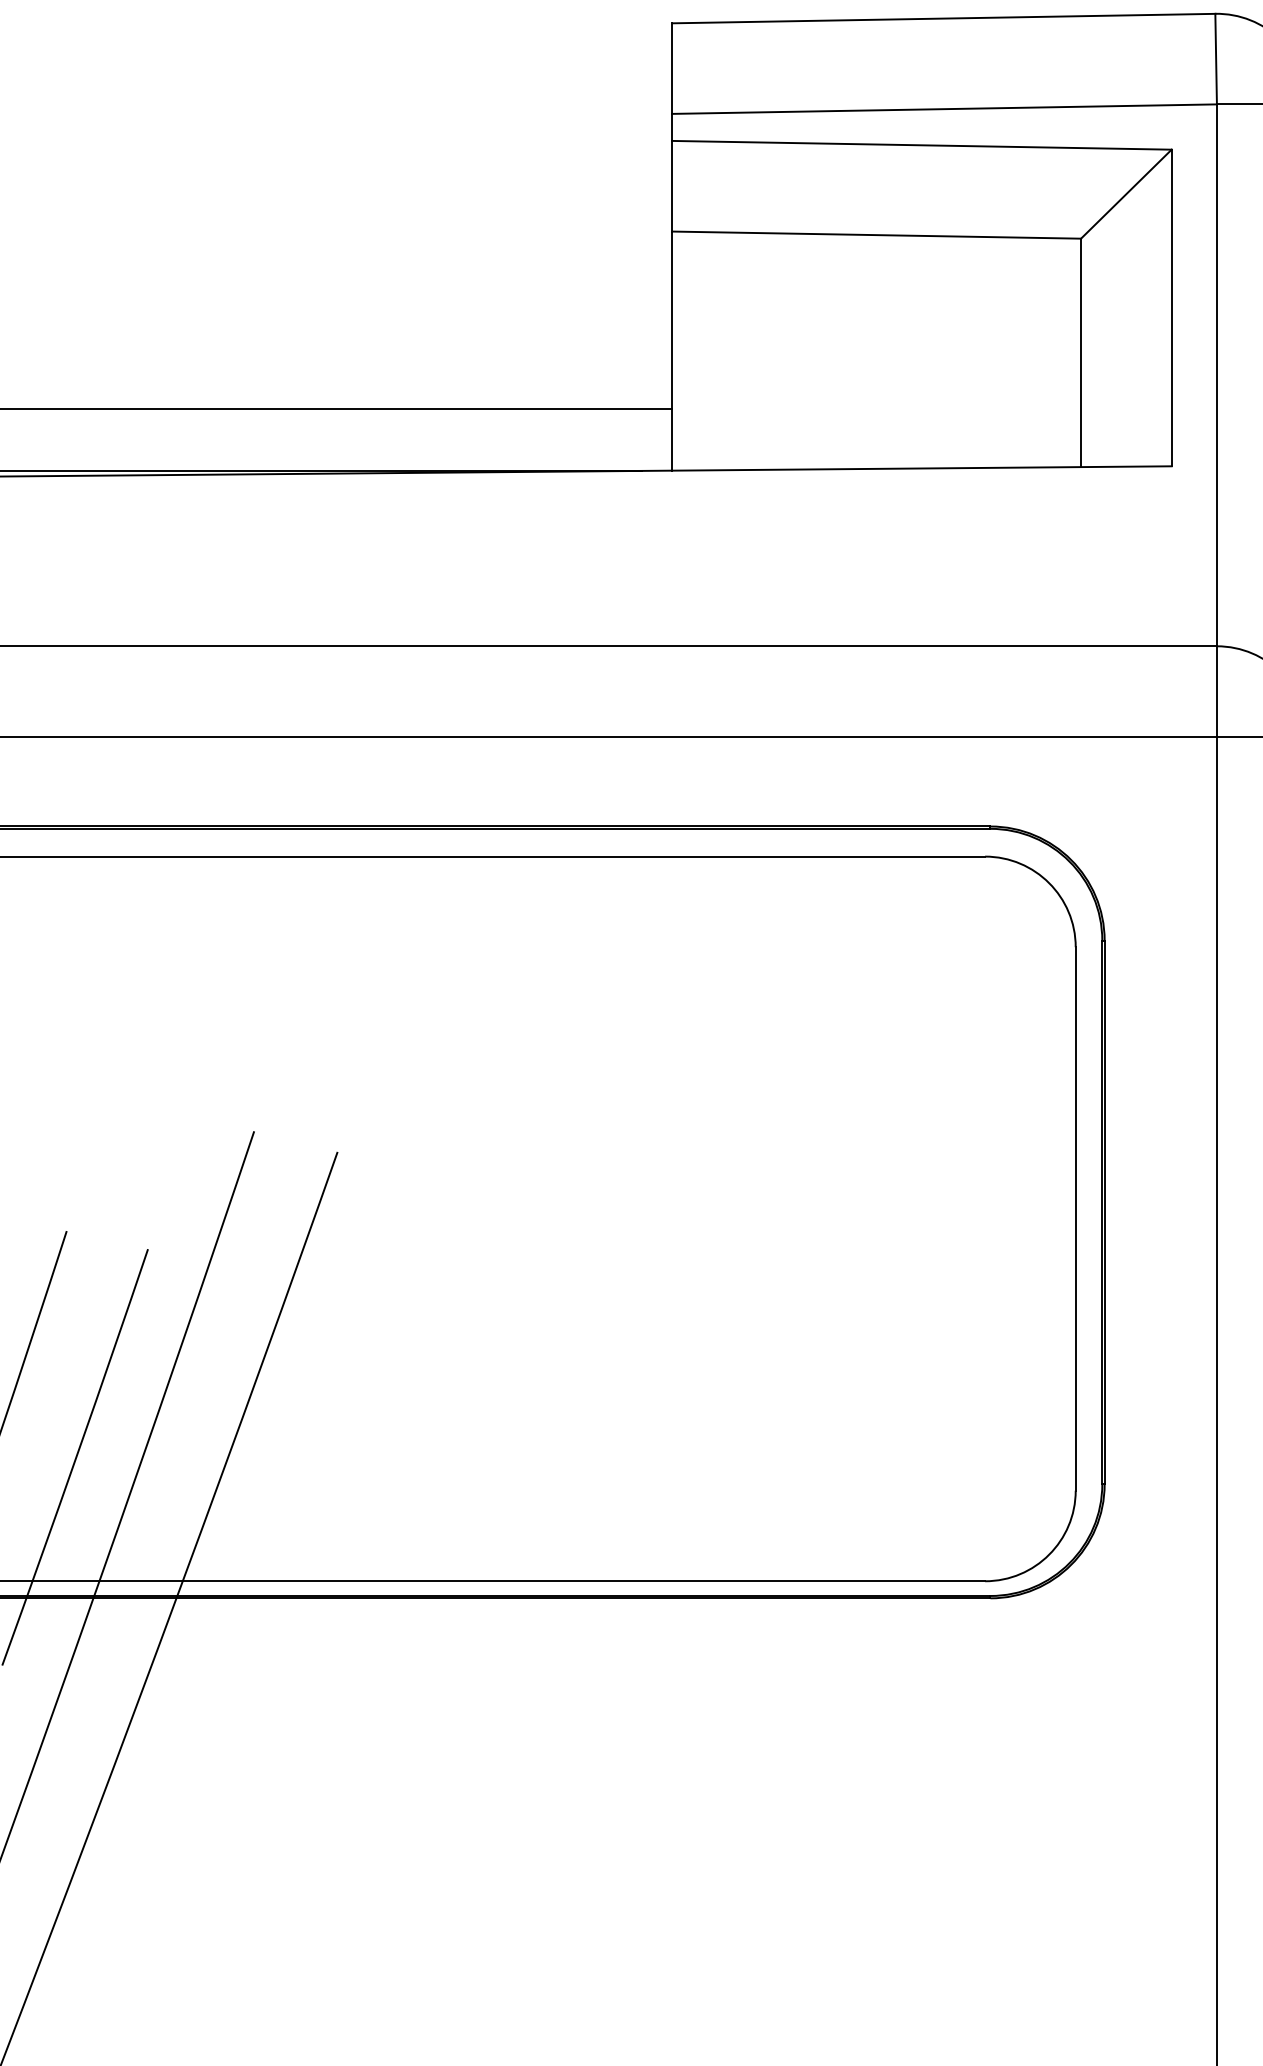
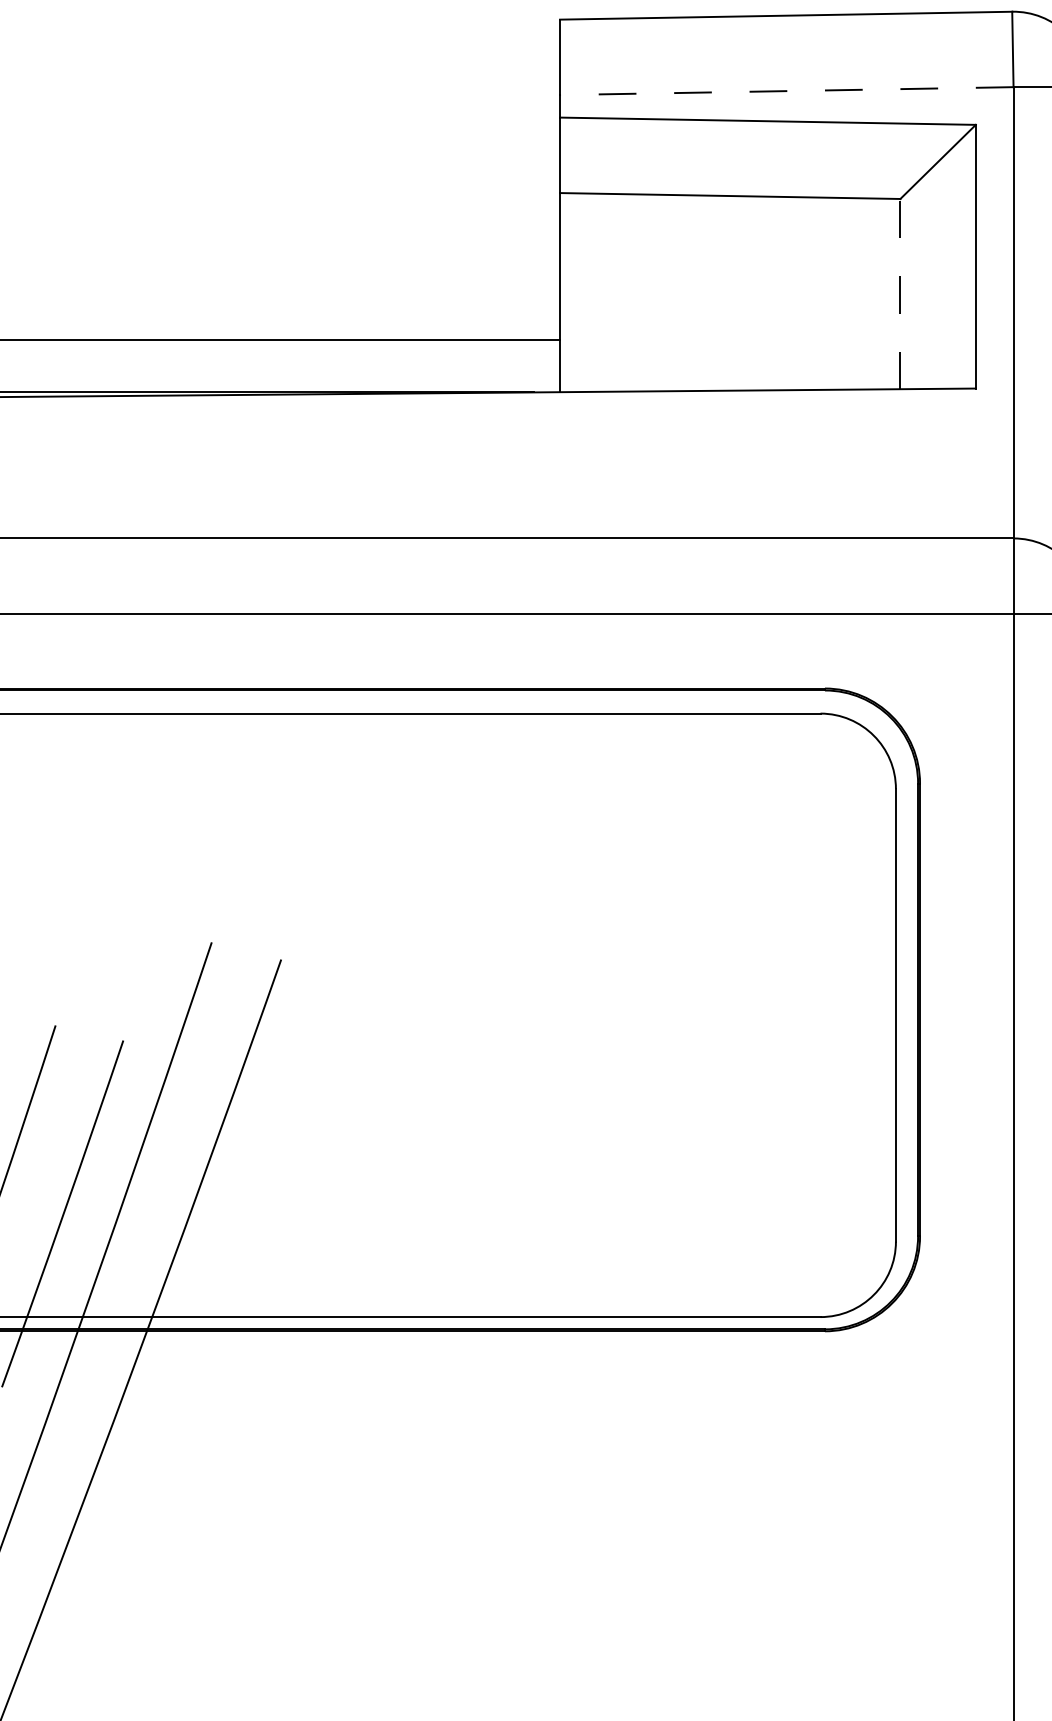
line: (944, 109) -> (786, 91), solid -> dashed
line: (1081, 352) -> (900, 293), solid -> dashed

